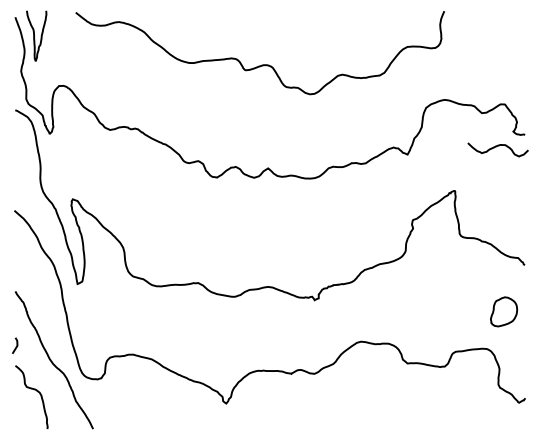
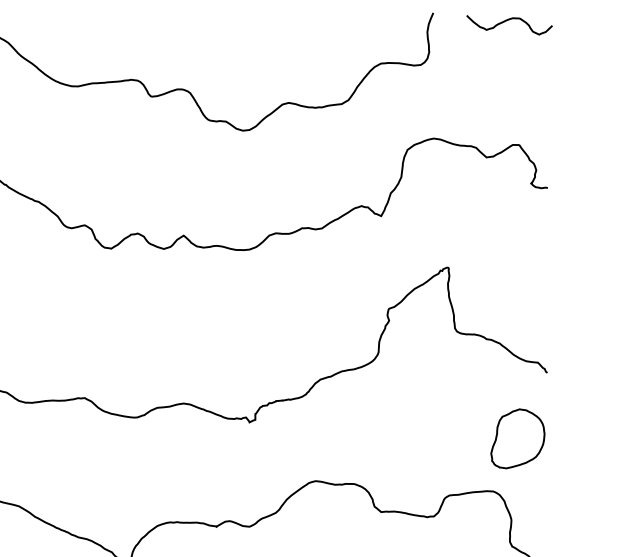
curve: (496, 147) -> (507, 21), moved
part: (503, 311) -> (517, 438), size x1.43

